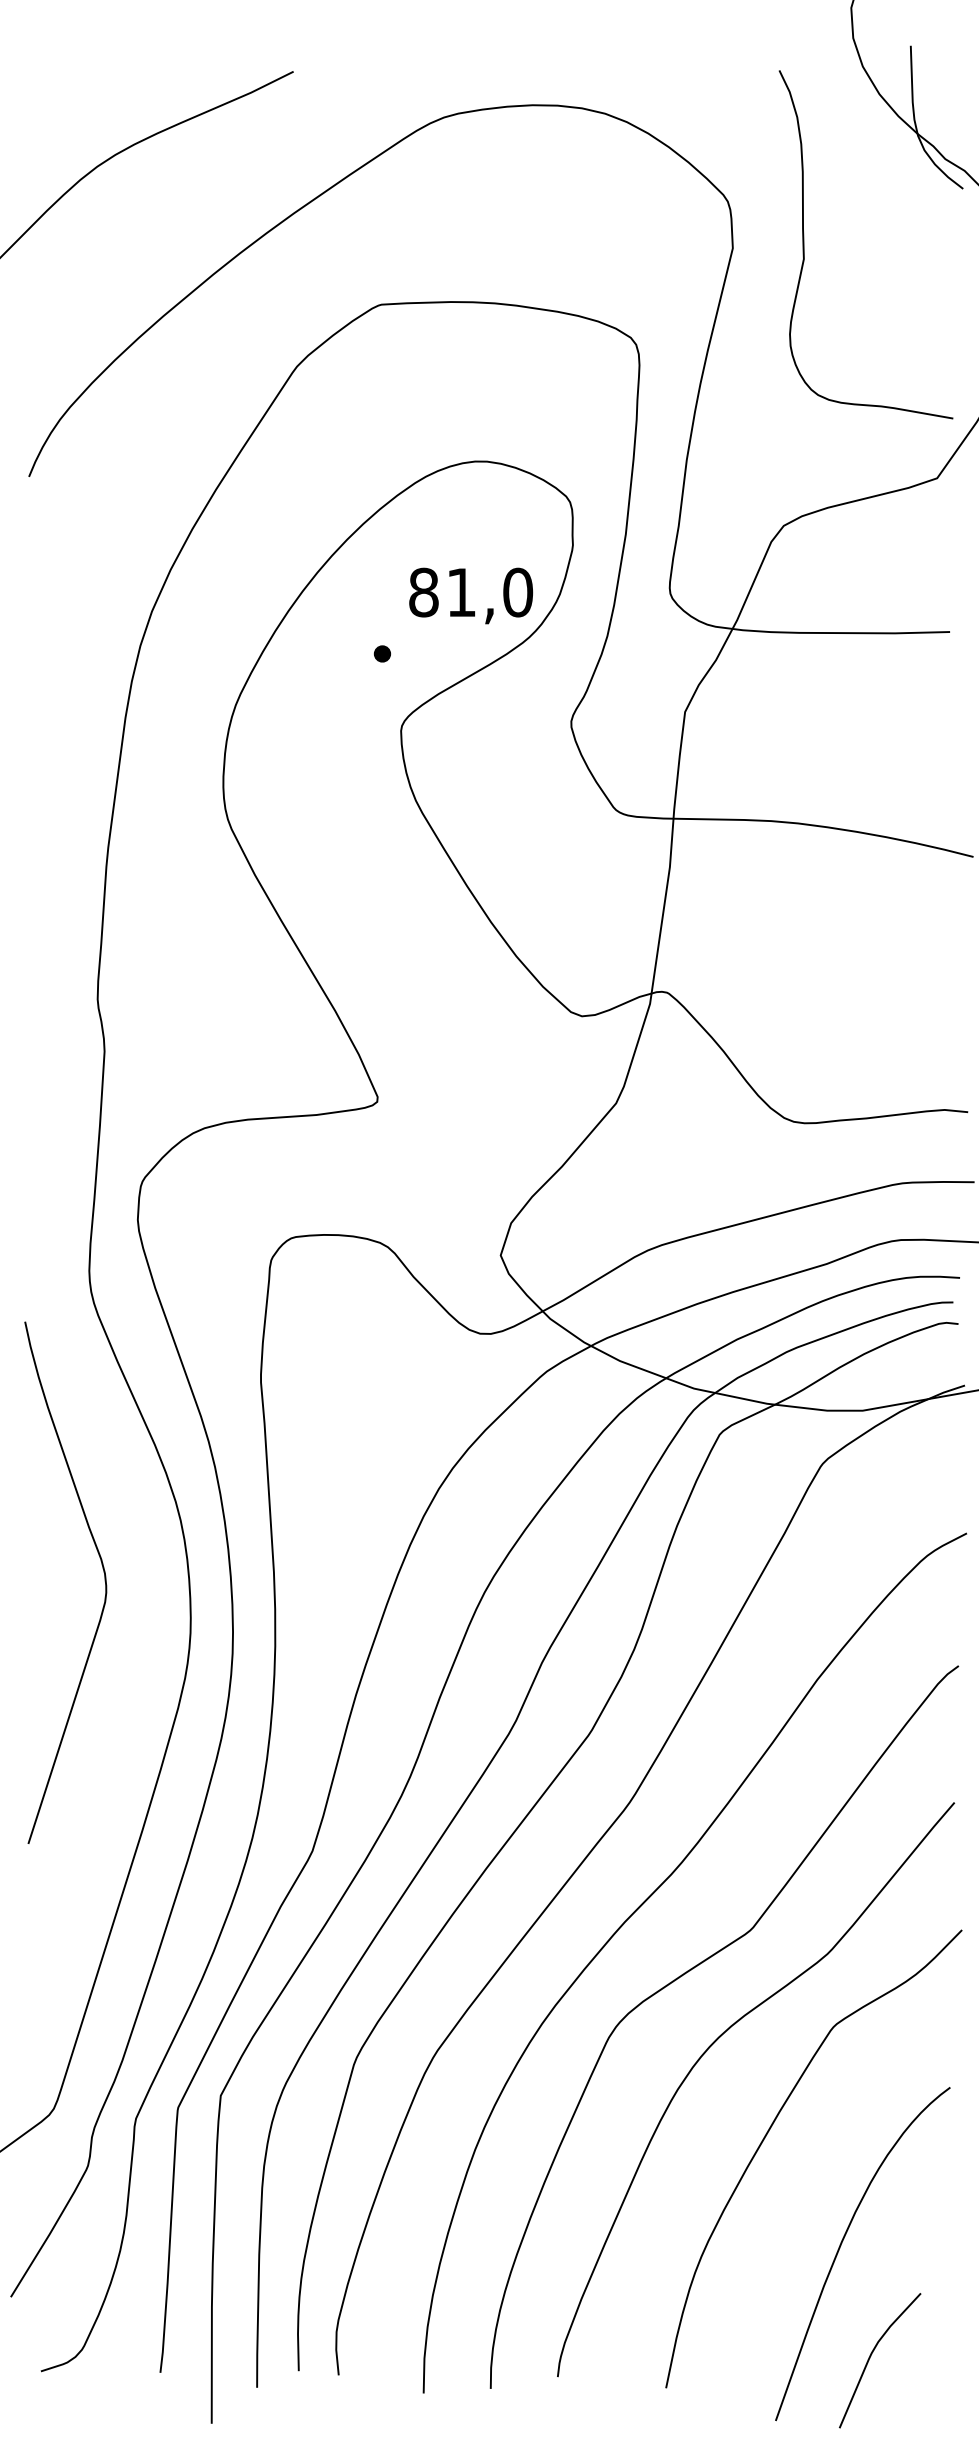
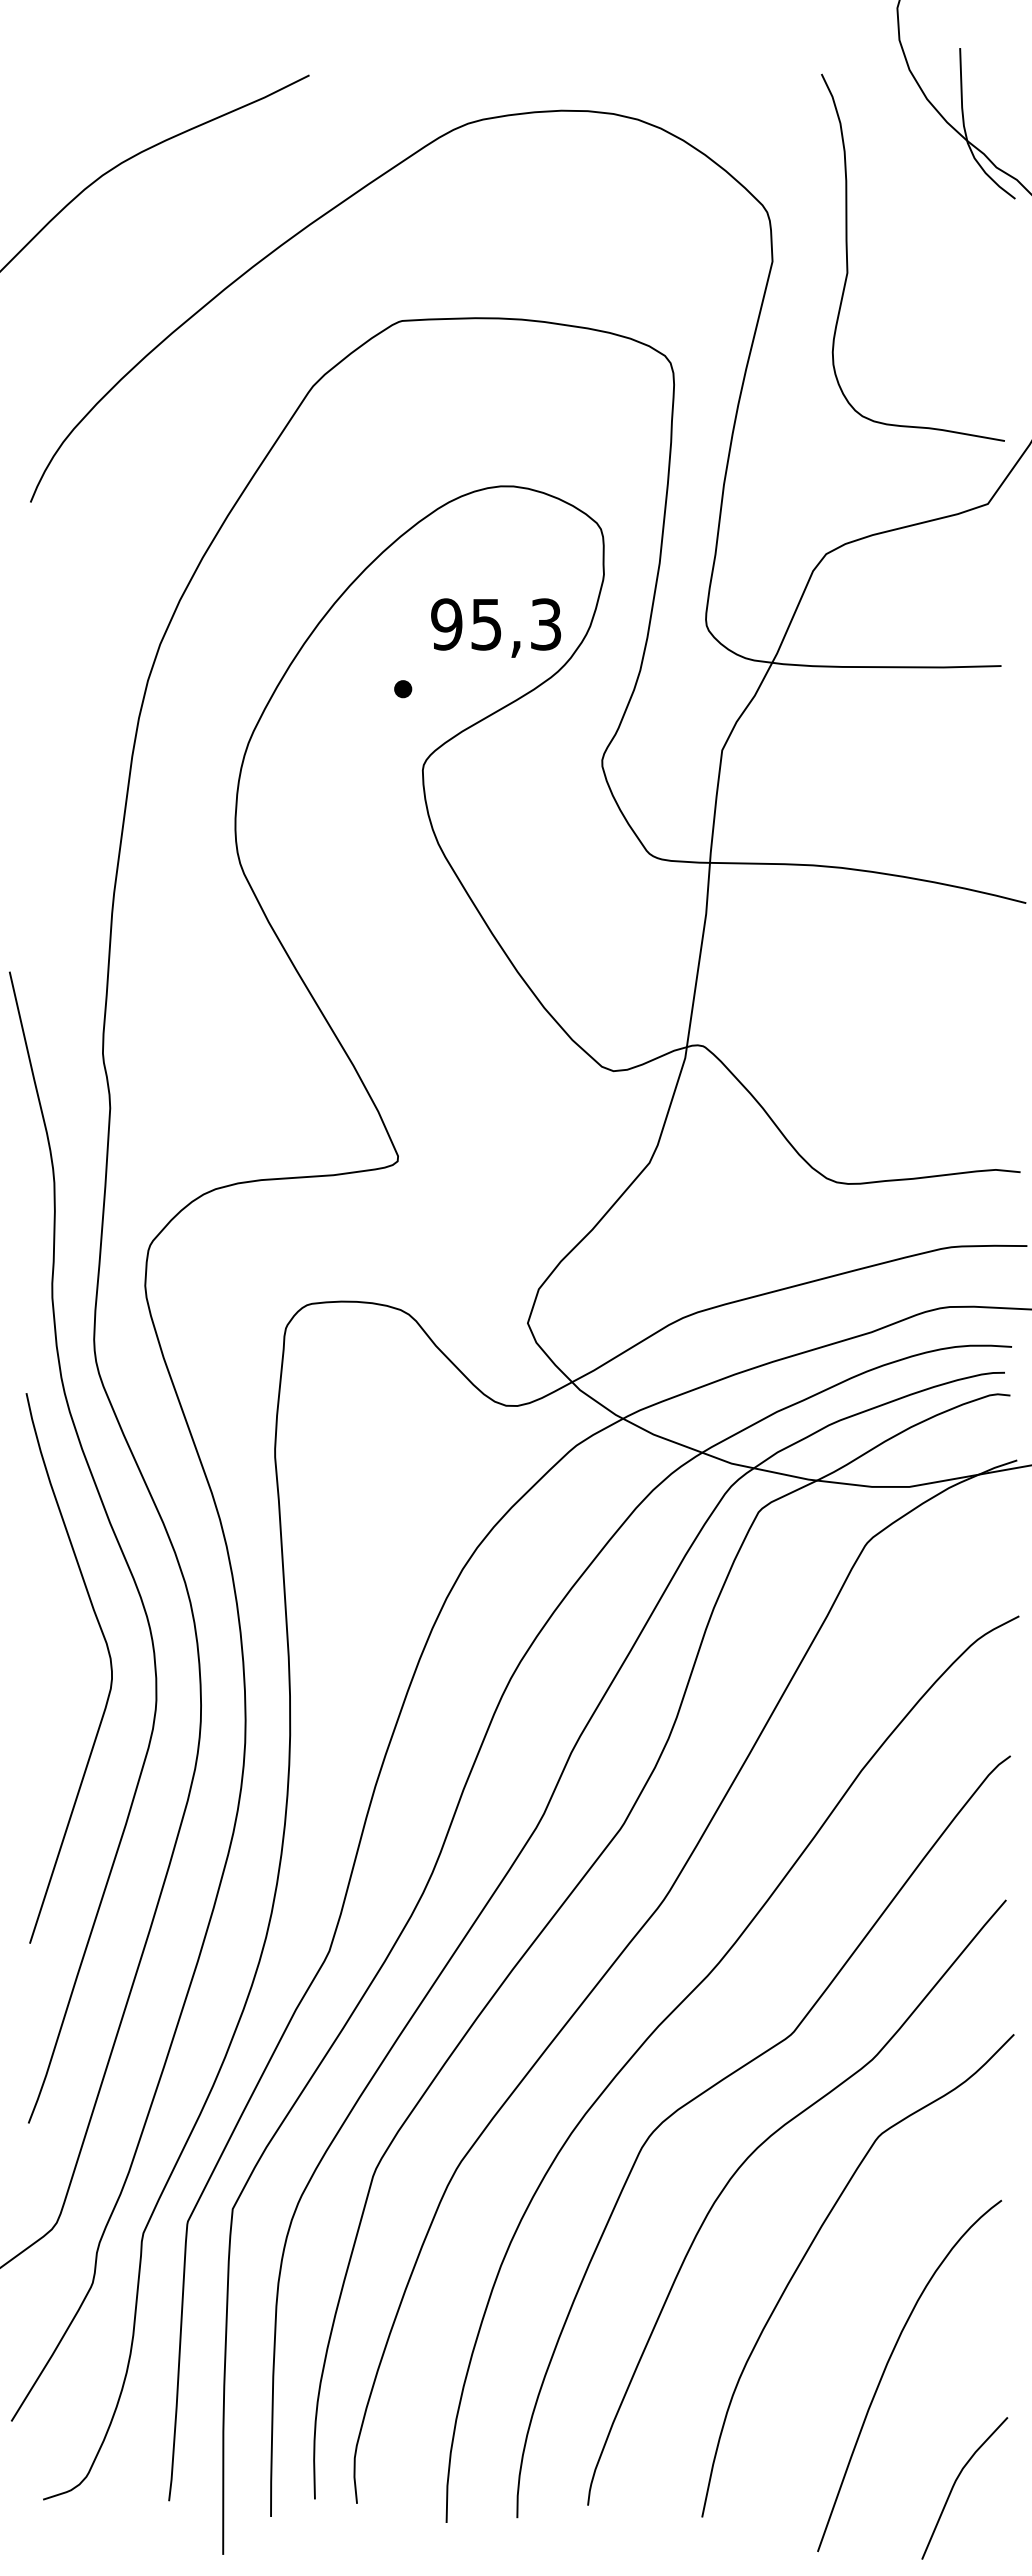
text: (471, 592) -> (496, 624), 81,0 -> 95,3
curve: (108, 1457) -> (114, 1536), added
curve: (871, 2356) -> (955, 2484), moved

